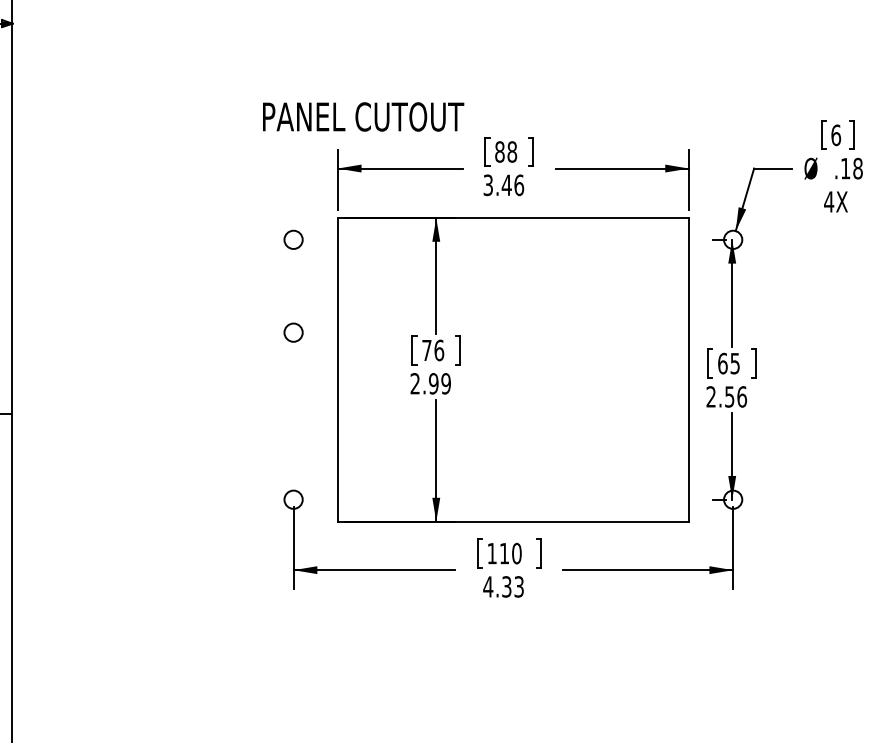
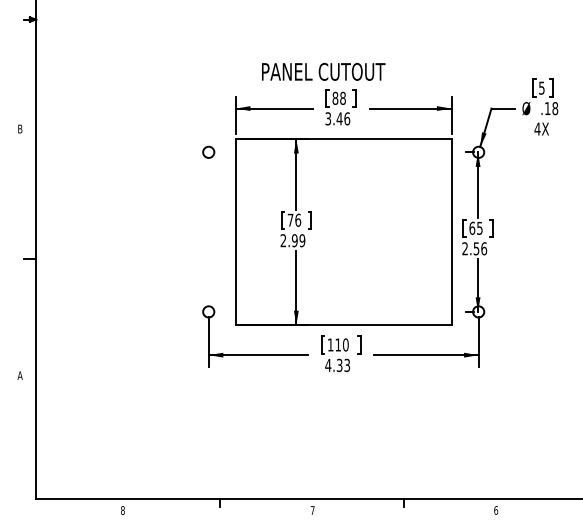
text: (363, 116) -> (323, 71), moved
text: (835, 134) -> (541, 87), 6 -> 5
circle: (293, 331) -> (208, 208), removed

